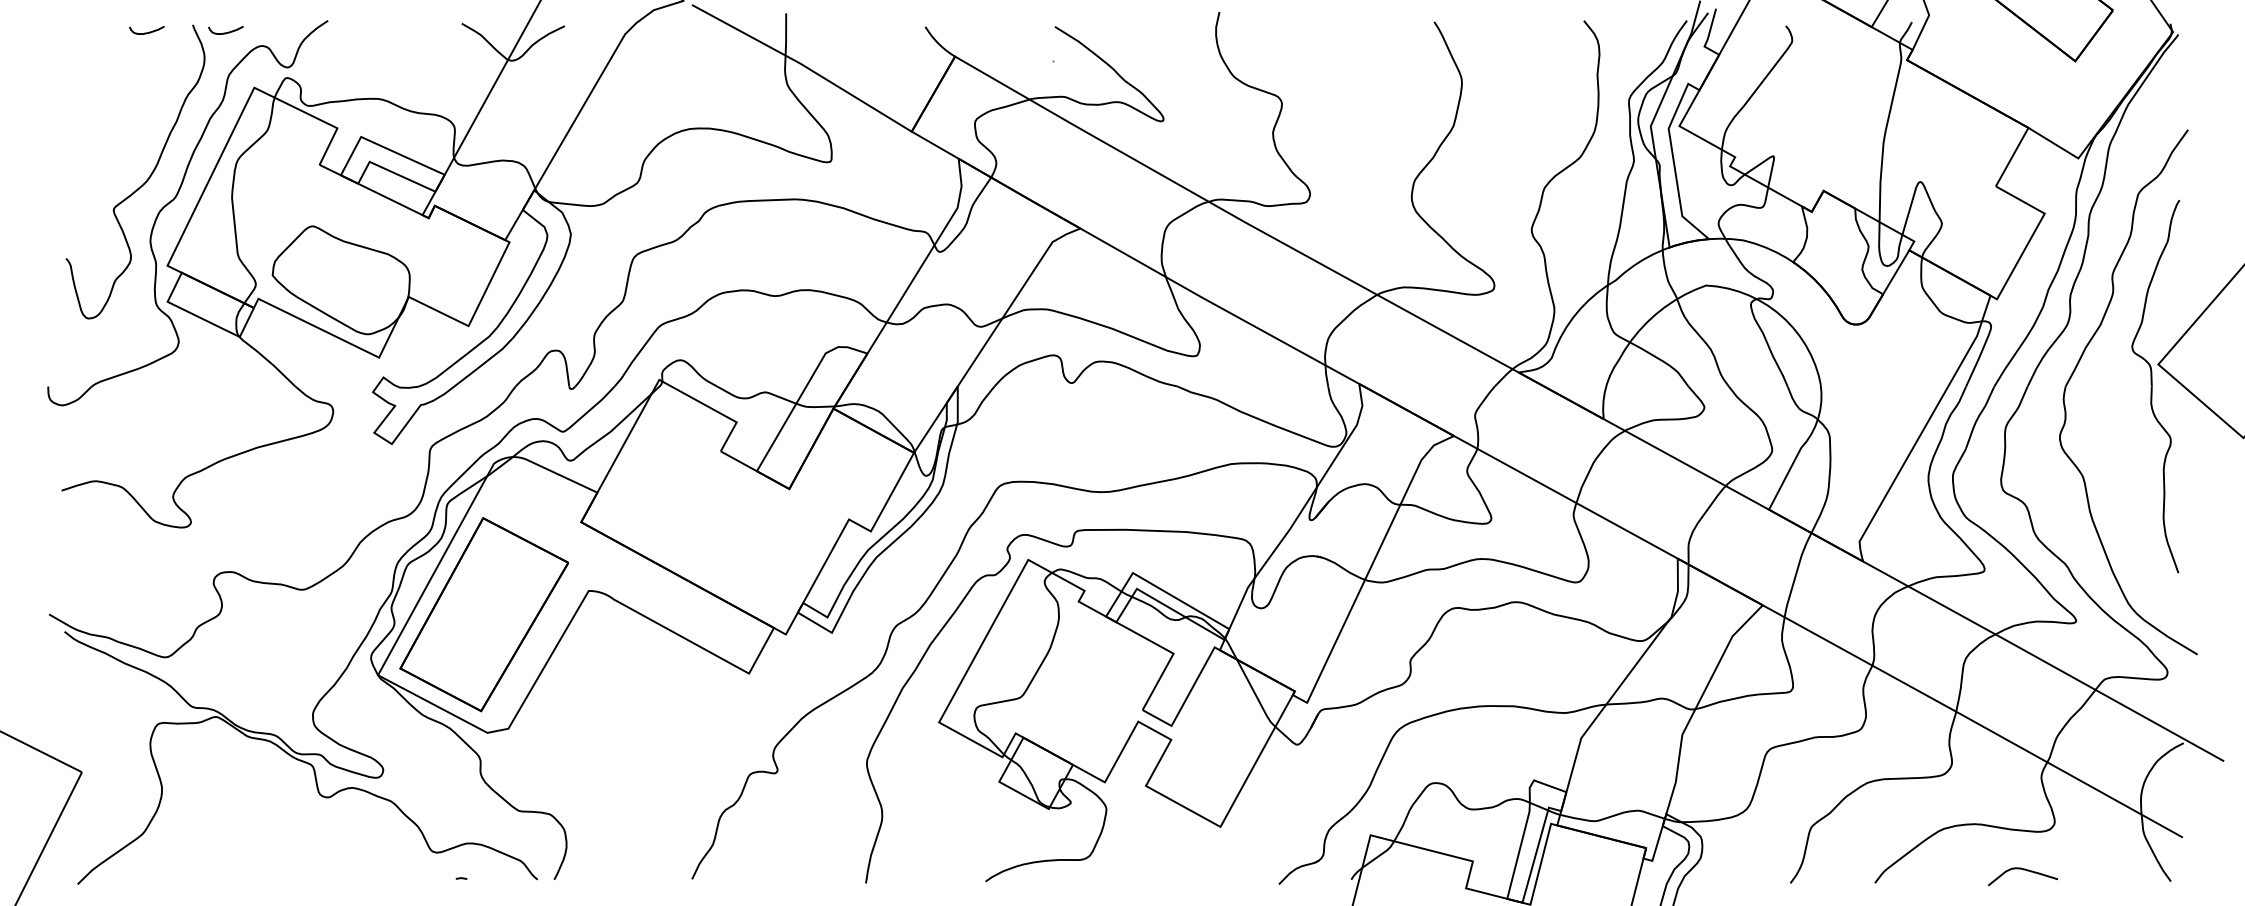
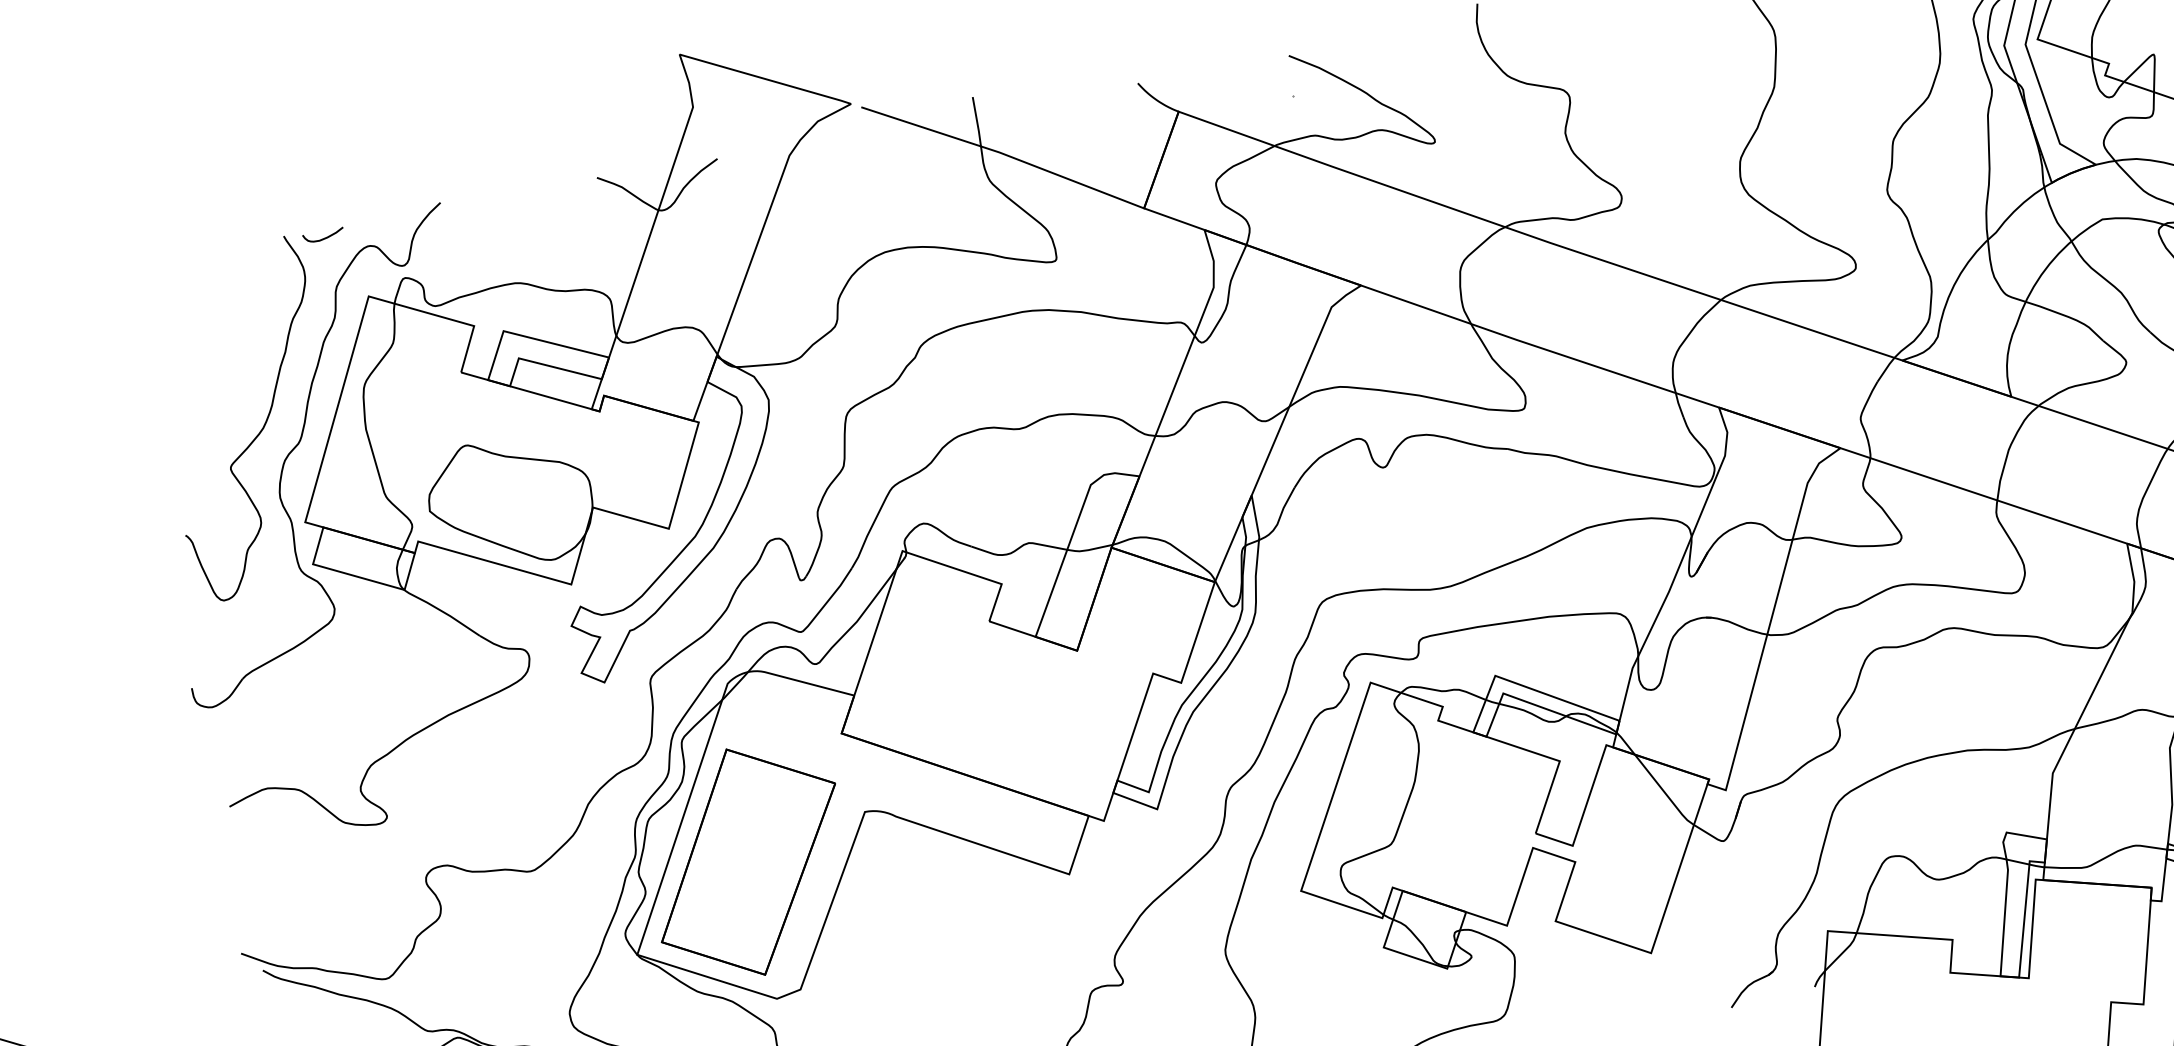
curve: (146, 32) -> (231, 254), removed

